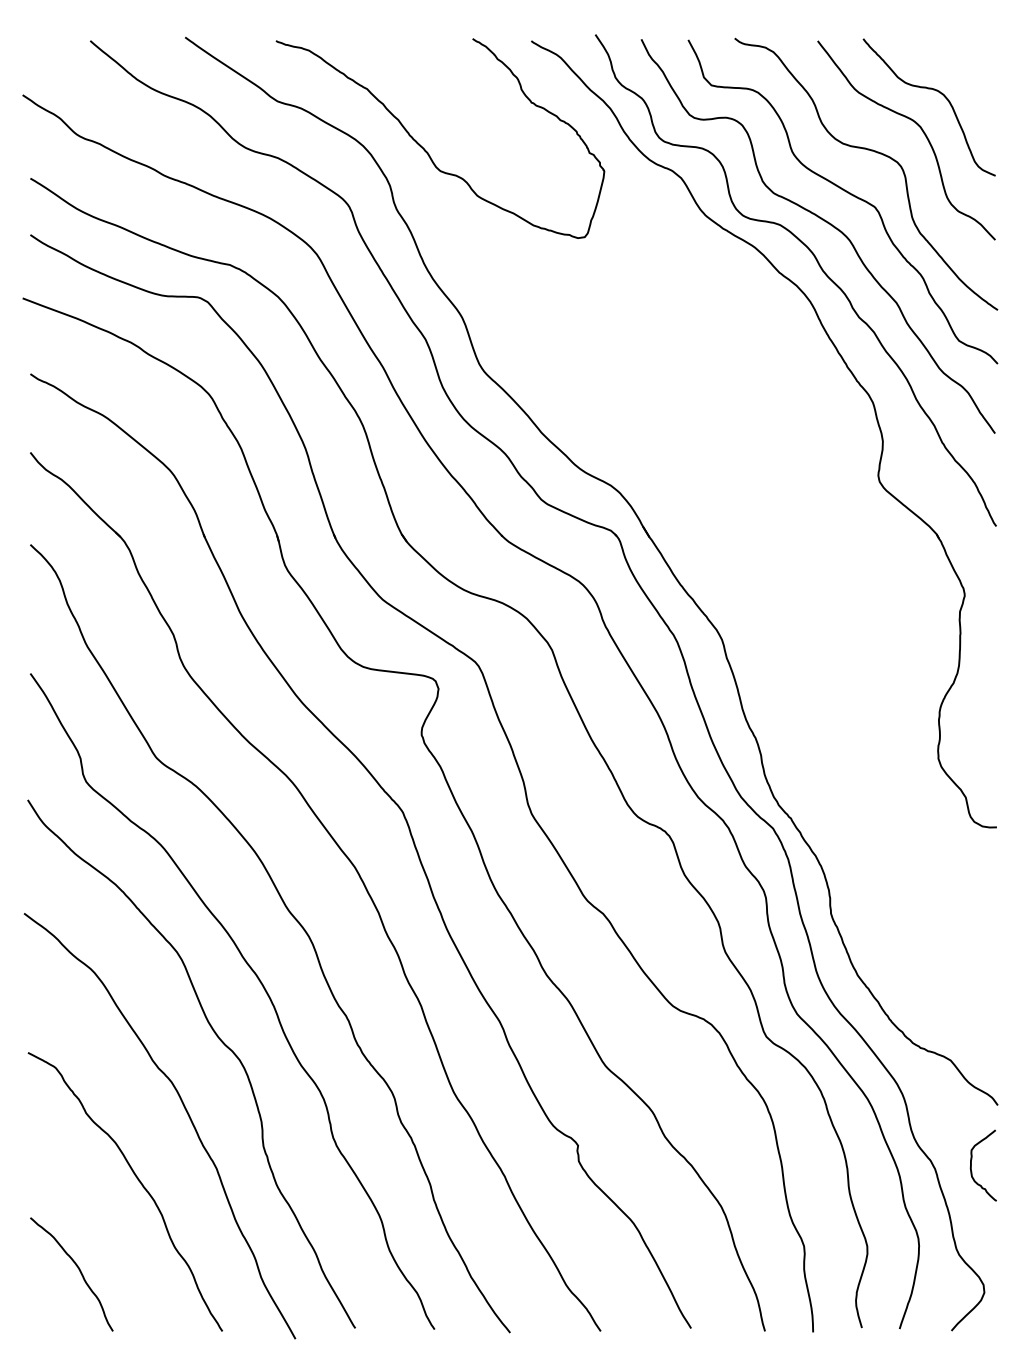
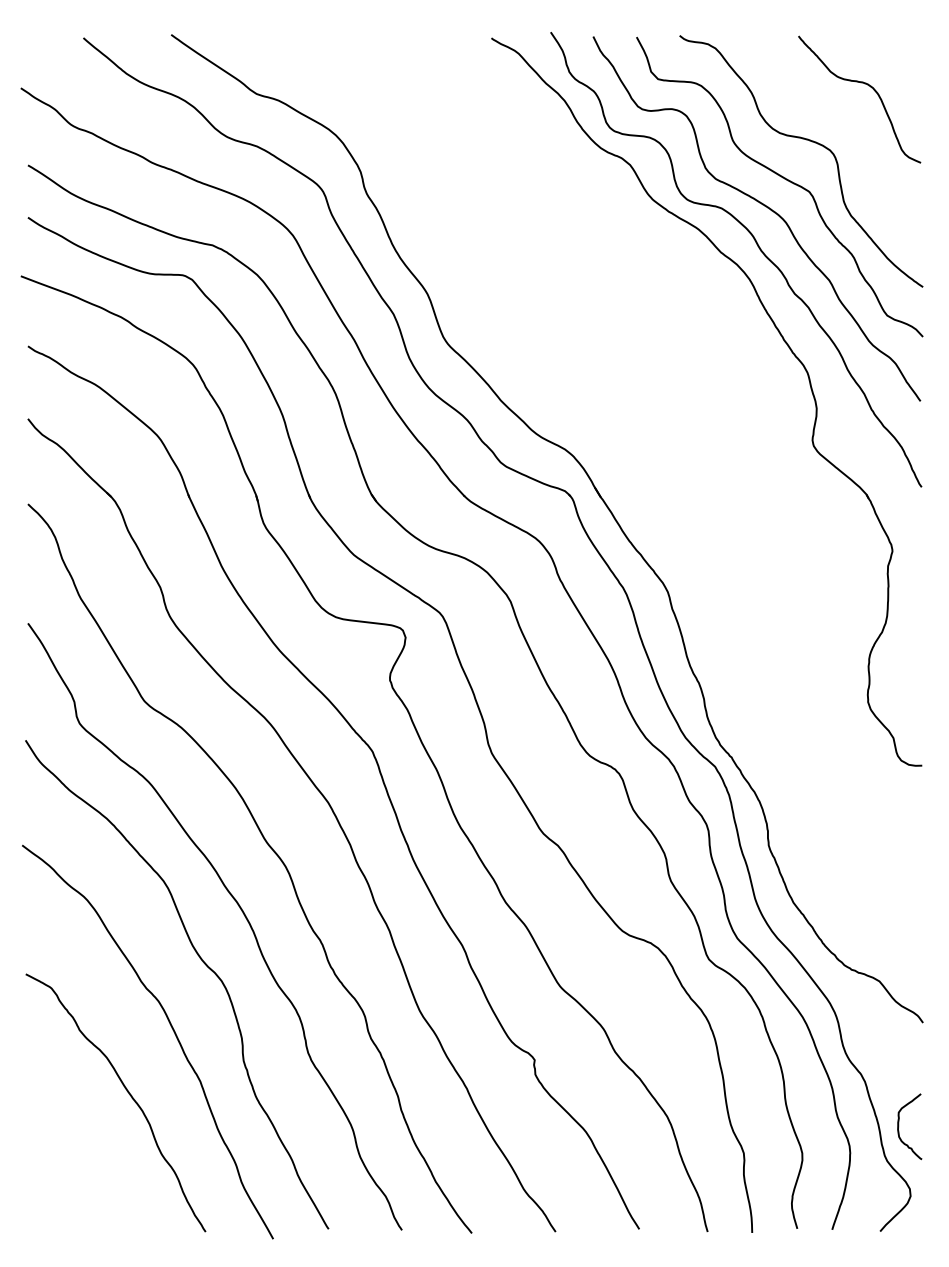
curve: (922, 132) -> (853, 122), removed
curve: (427, 151) -> (395, 140), removed
curve: (971, 1165) -> (898, 1126), moved
curve: (77, 1268) -> (71, 1173), removed

